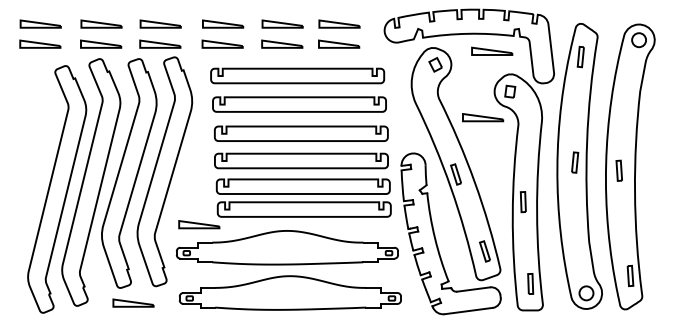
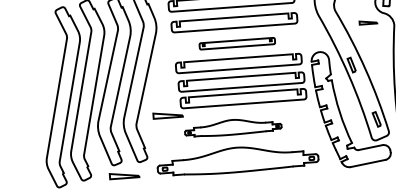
part: (483, 117) -> (368, 22), size x0.6
part: (301, 133) -> (237, 43), size x0.6
part: (286, 247) -> (232, 127), size x0.6

